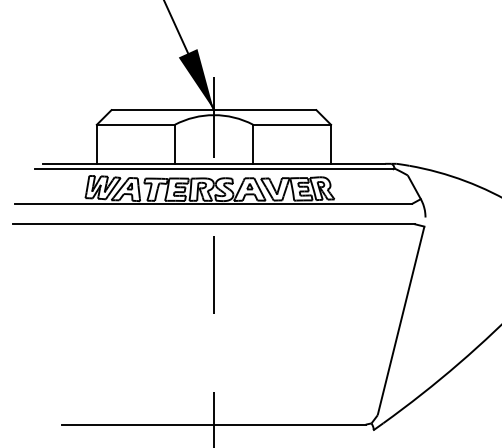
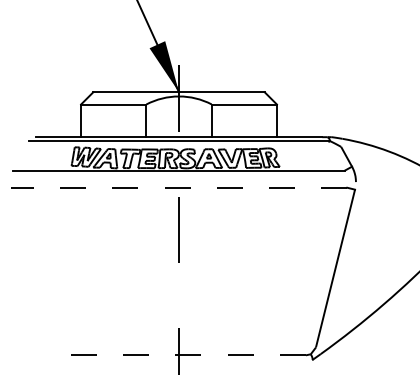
line: (213, 224) -> (178, 187), solid -> dashed
line: (214, 424) -> (179, 355), solid -> dashed

